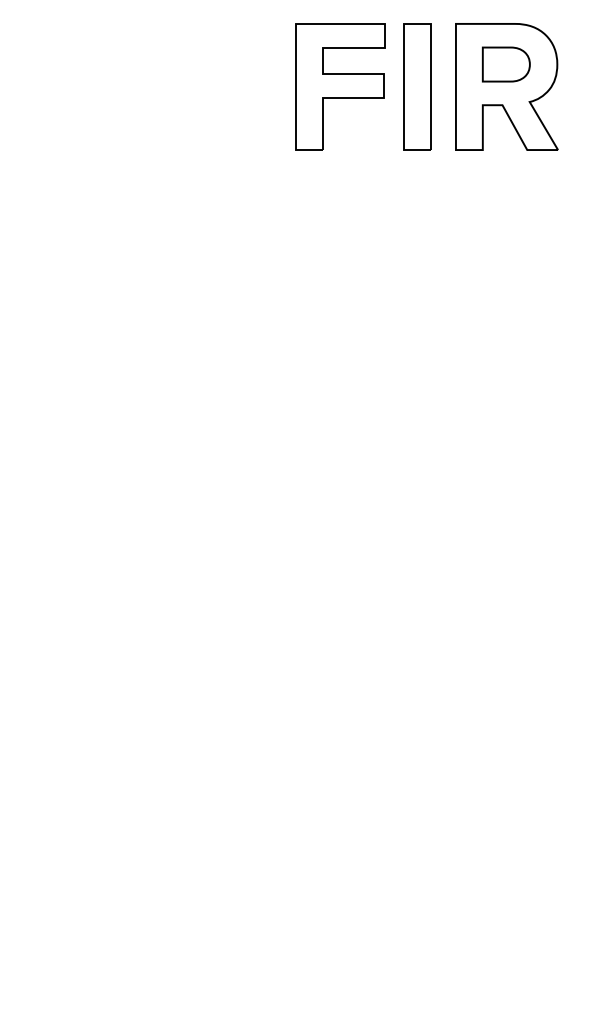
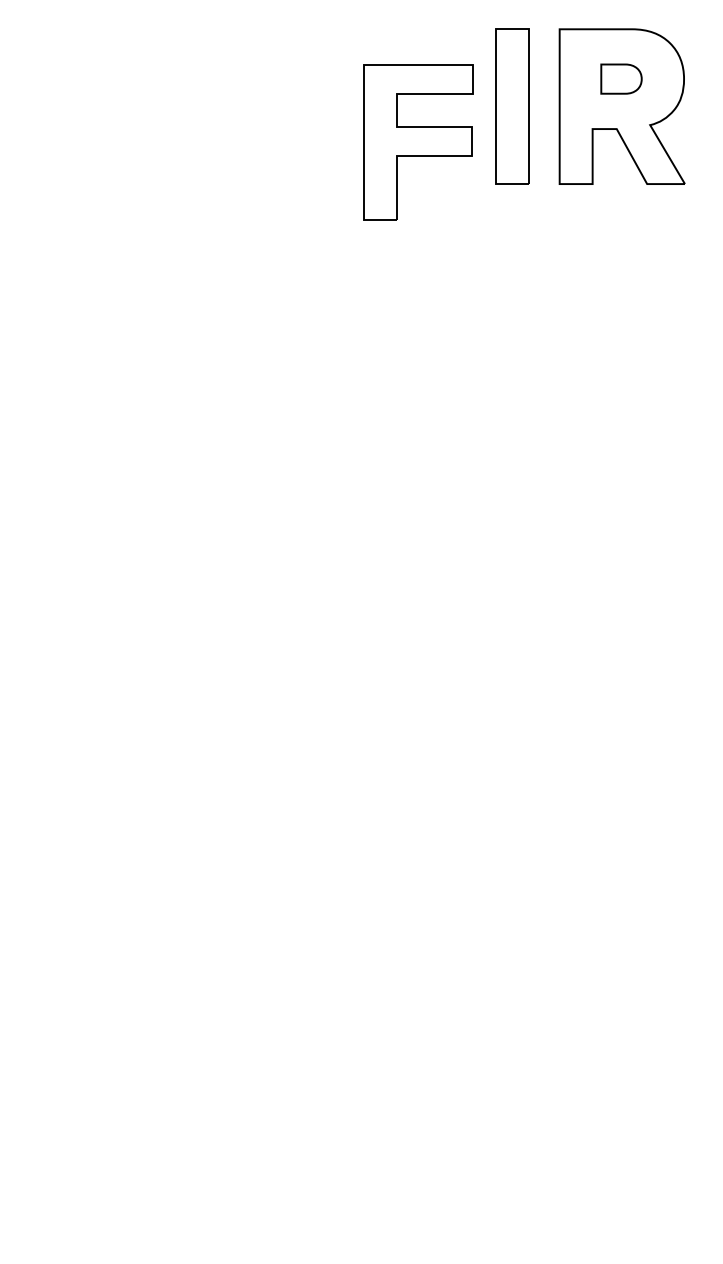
part: (506, 64) -> (621, 78), size x0.7
part: (340, 86) -> (418, 142), moved

